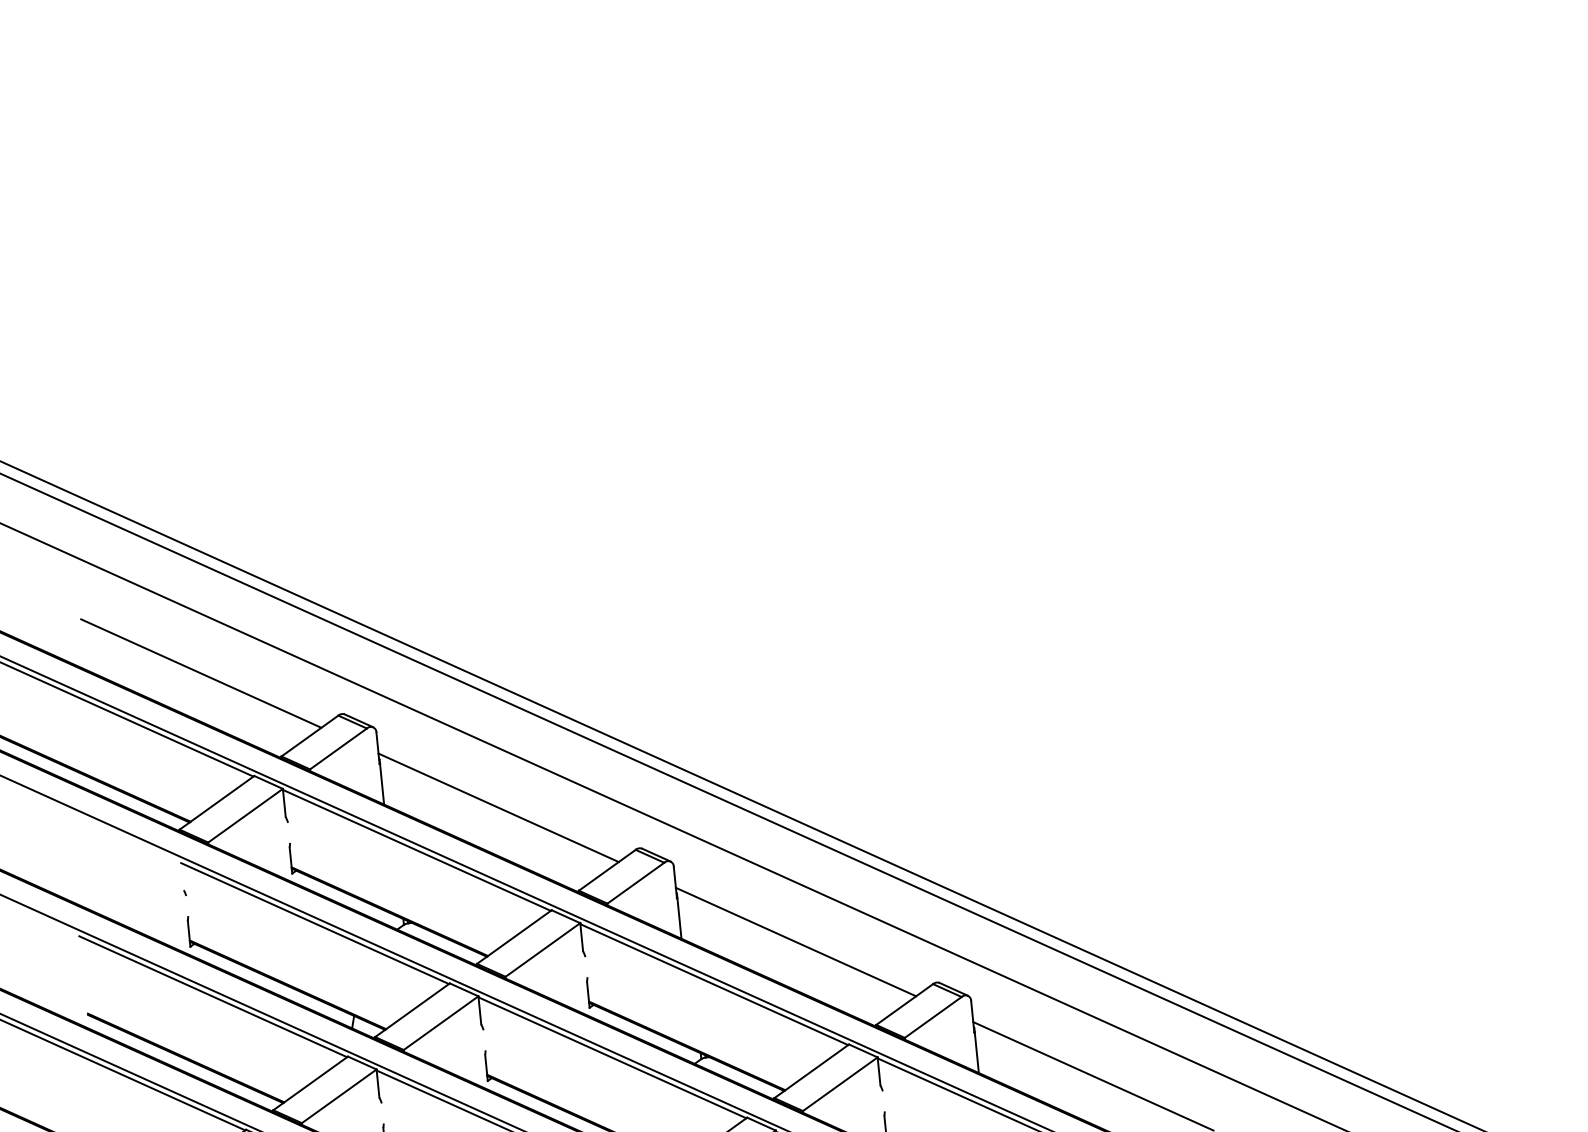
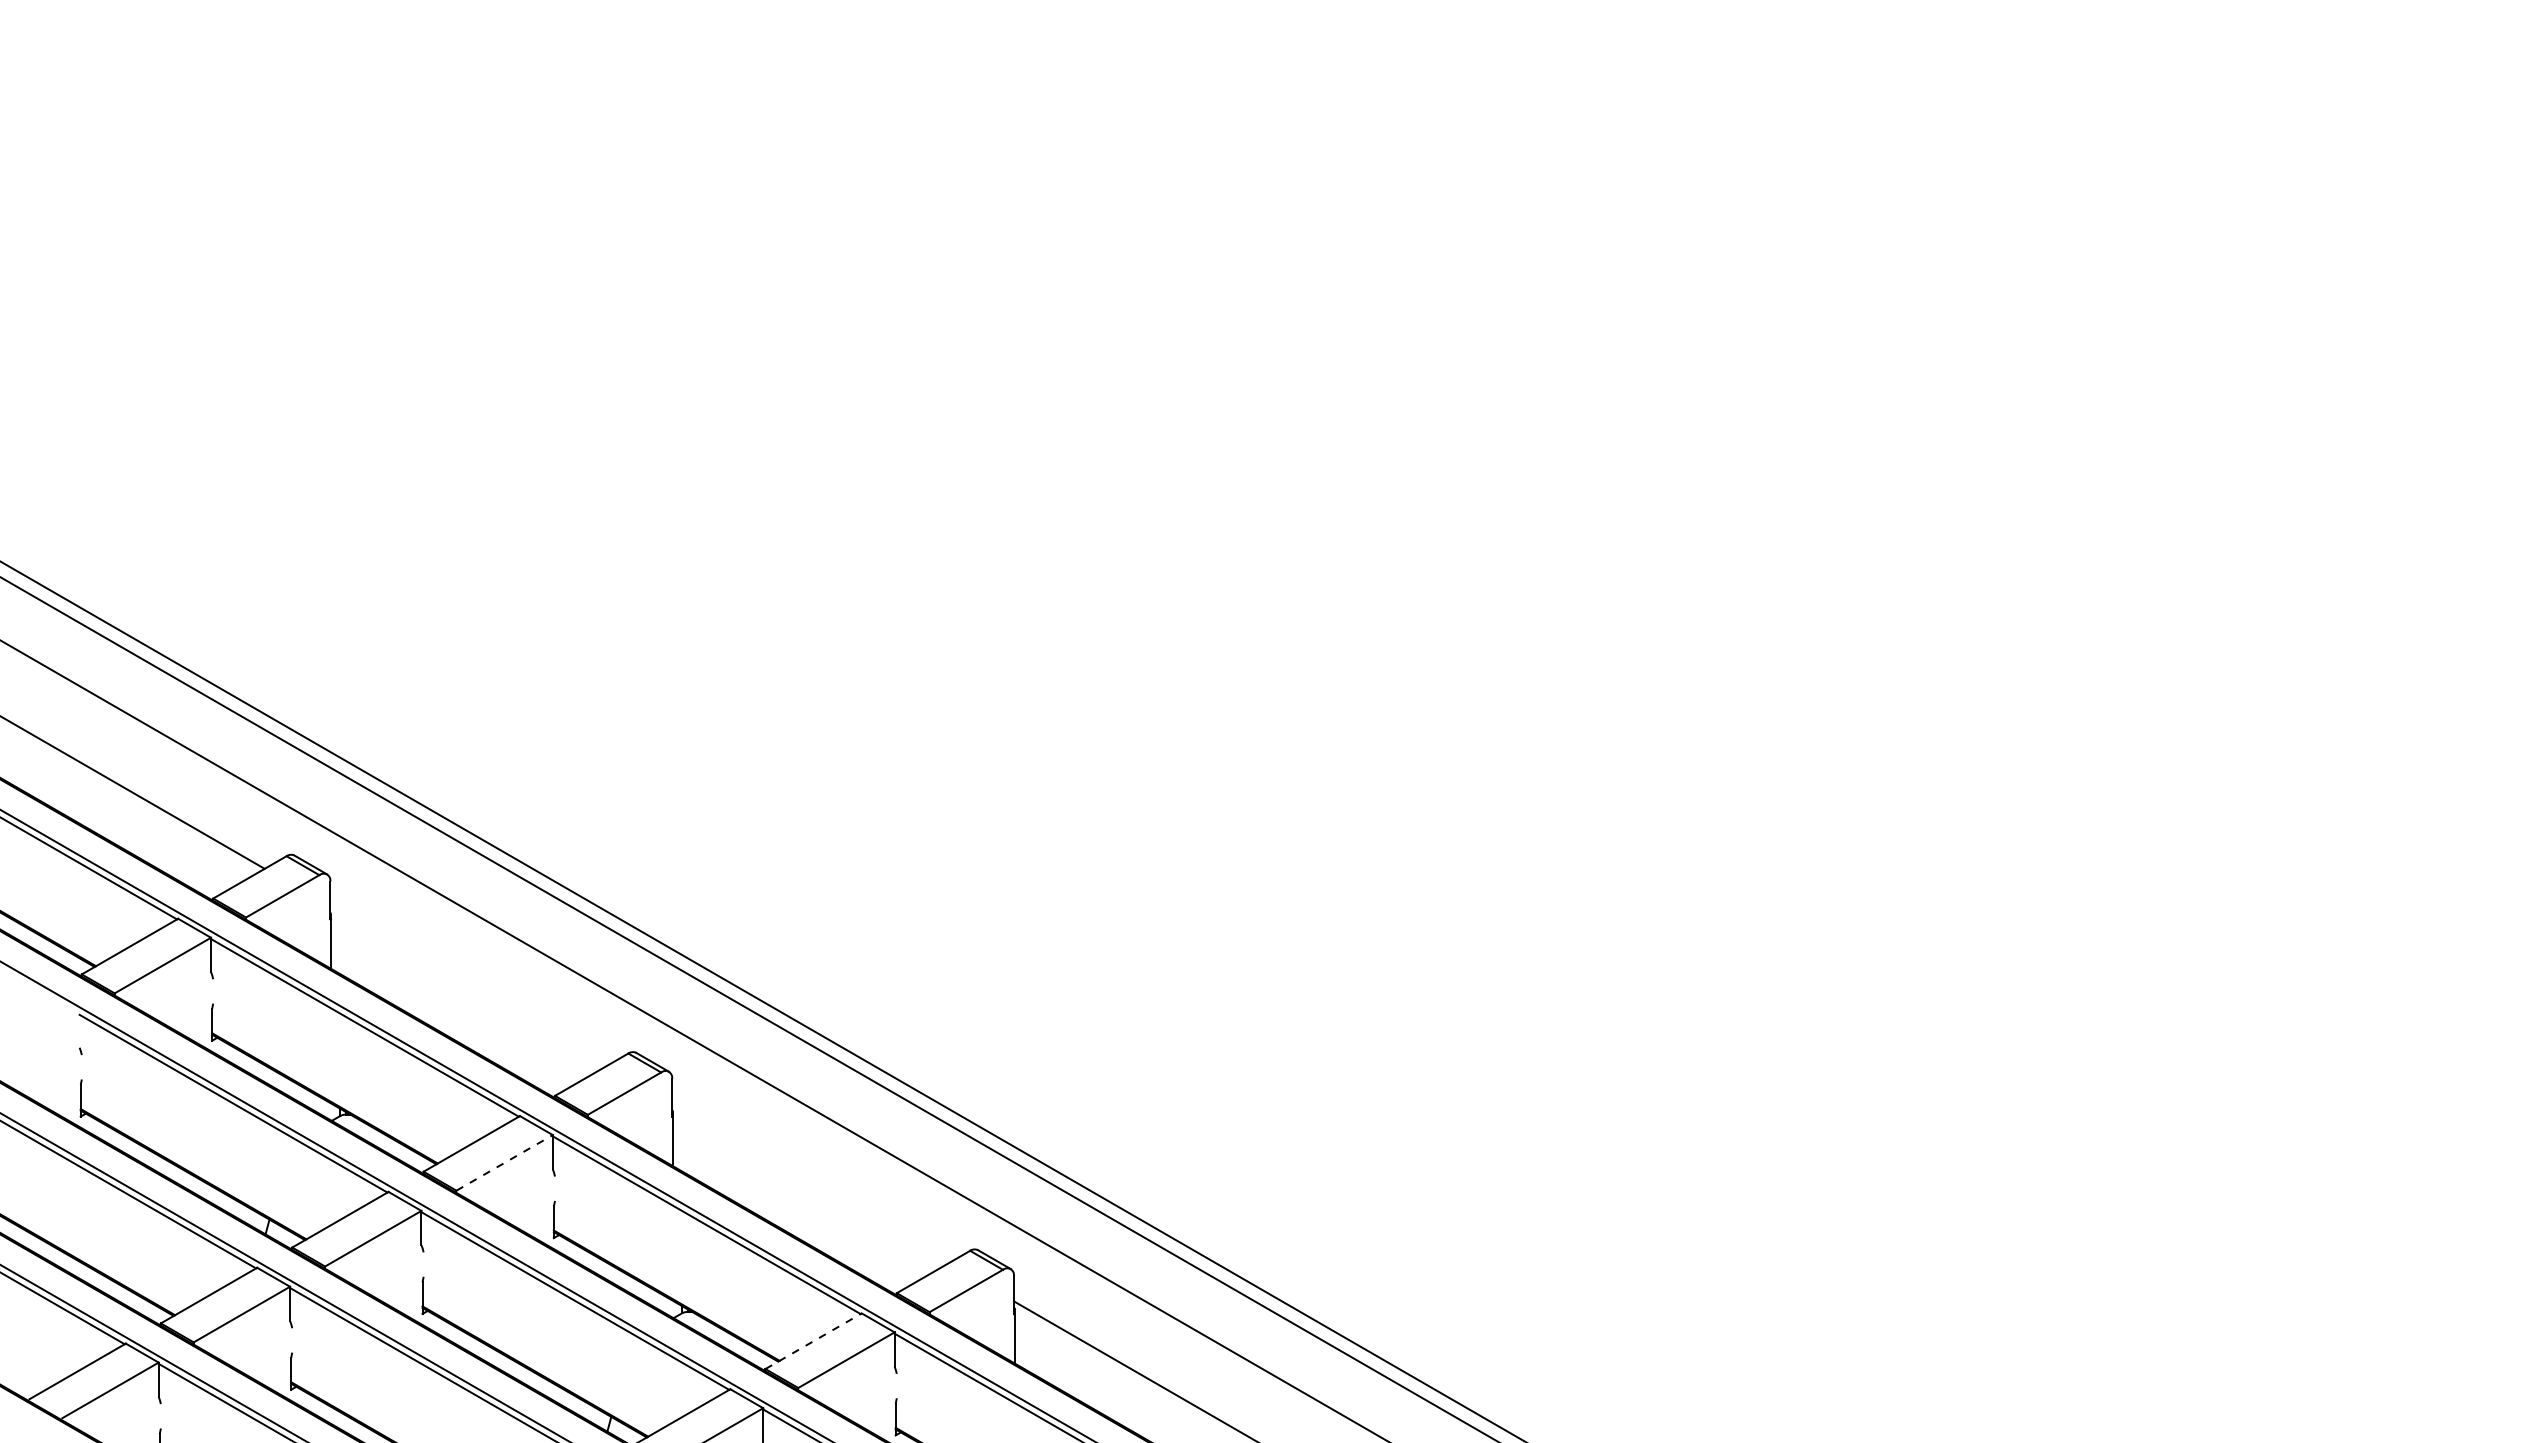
line: (498, 807) -> (468, 986), removed
line: (796, 941) -> (810, 1183), removed
line: (542, 949) -> (504, 1162), solid -> dashed
line: (811, 1071) -> (813, 1341), solid -> dashed

